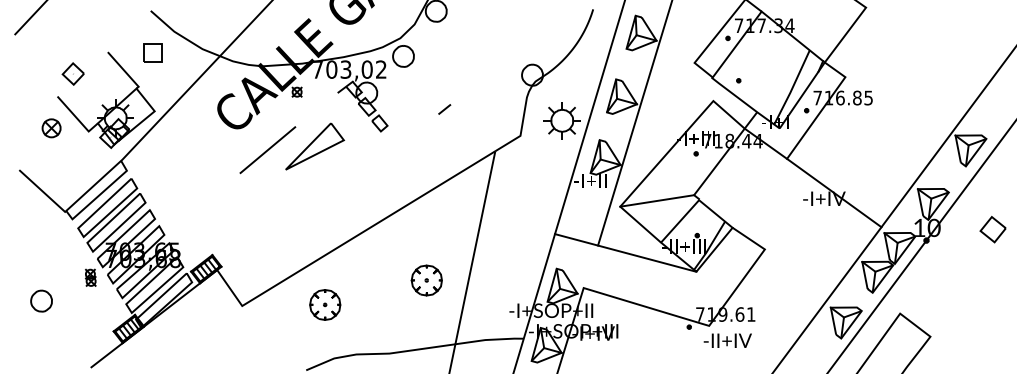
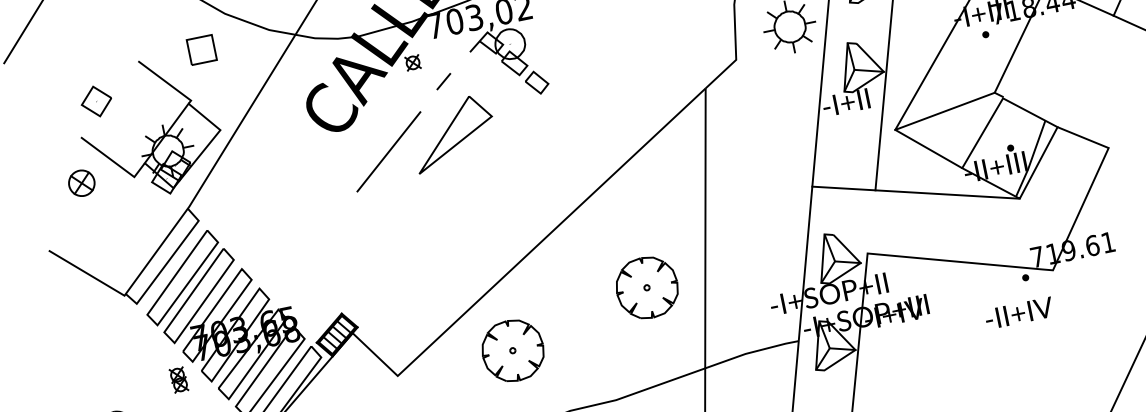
line: (444, 109) -> (443, 81), moved
part: (426, 280) -> (646, 287), size x1.43
part: (324, 304) -> (511, 350), size x1.43
text: (727, 340) -> (1018, 313), moved

